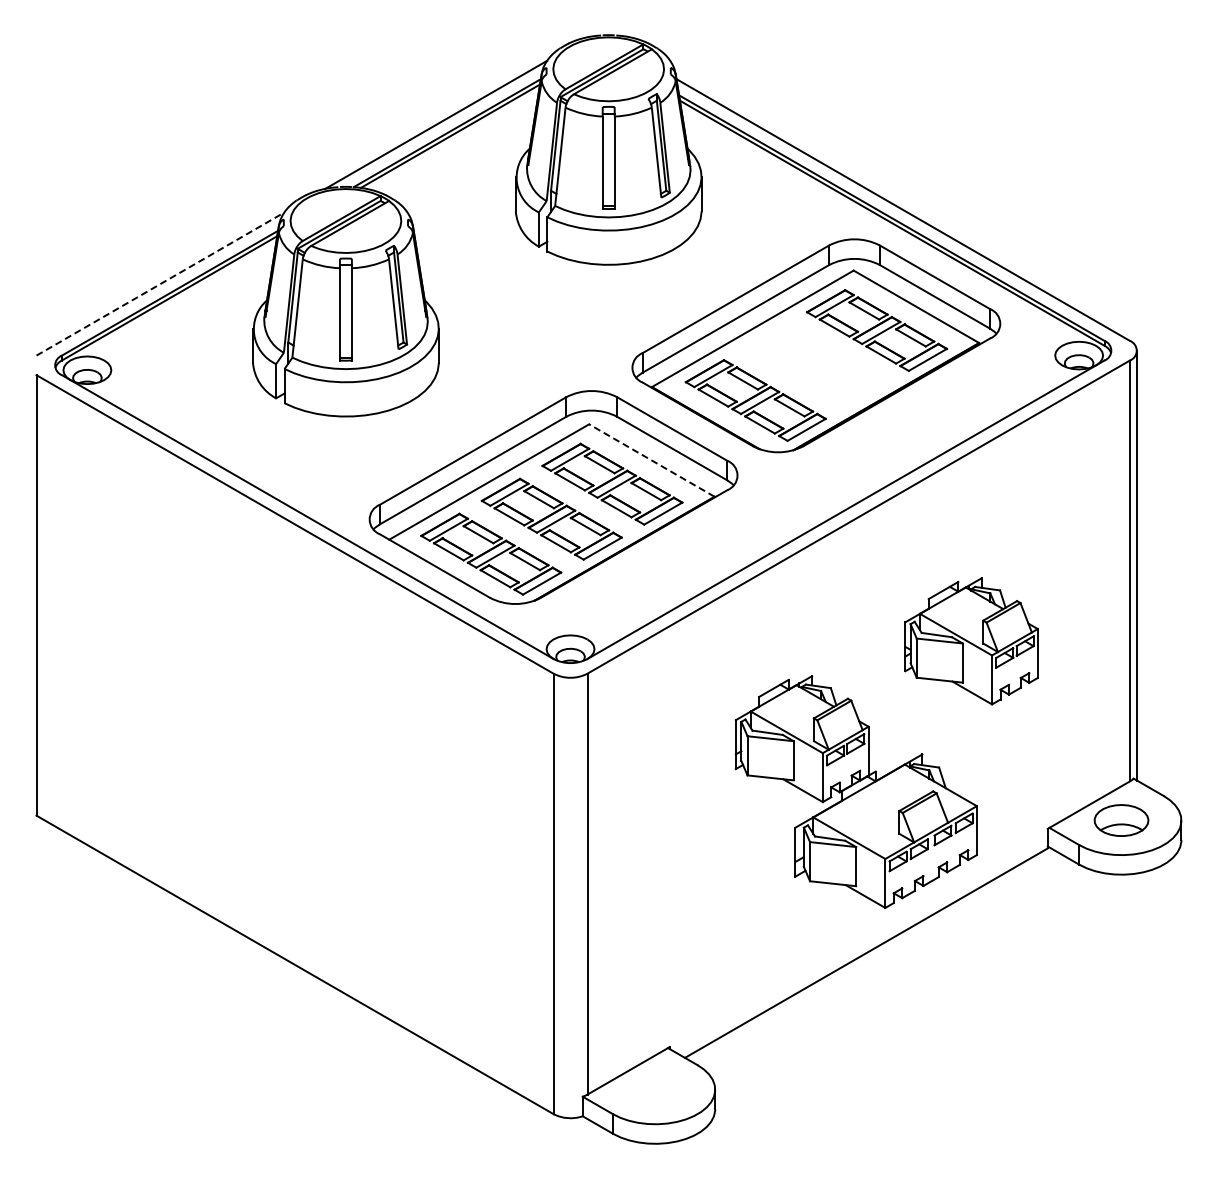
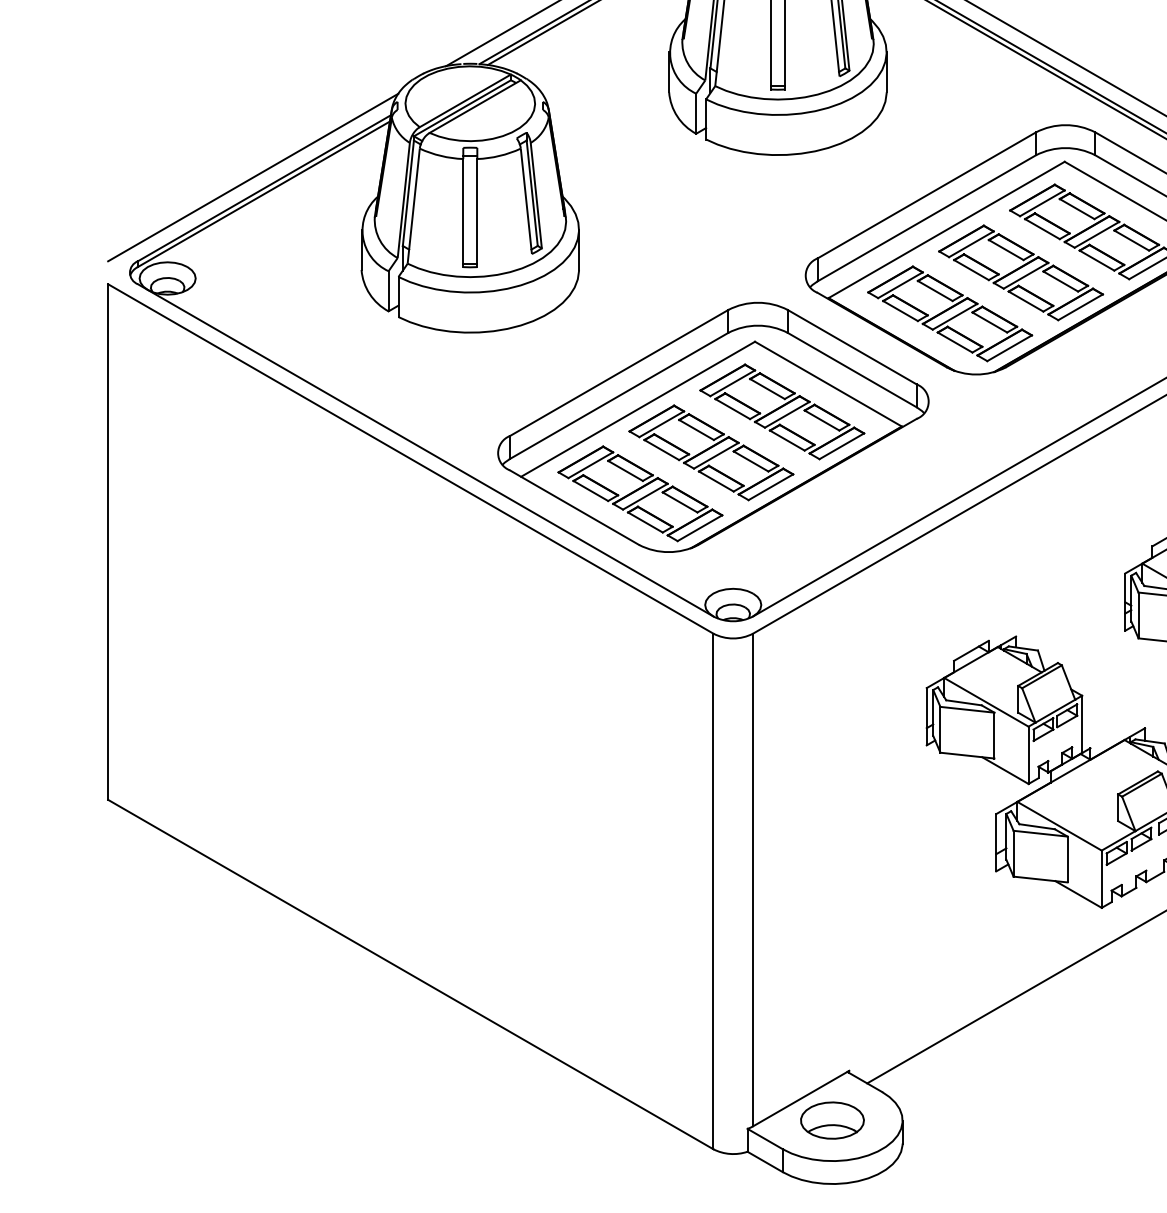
line: (160, 283) -> (253, 176), dashed -> solid
part: (816, 365) -> (1021, 272), added
line: (651, 460) -> (828, 384), dashed -> solid
part: (655, 1089) -> (832, 1120), added

